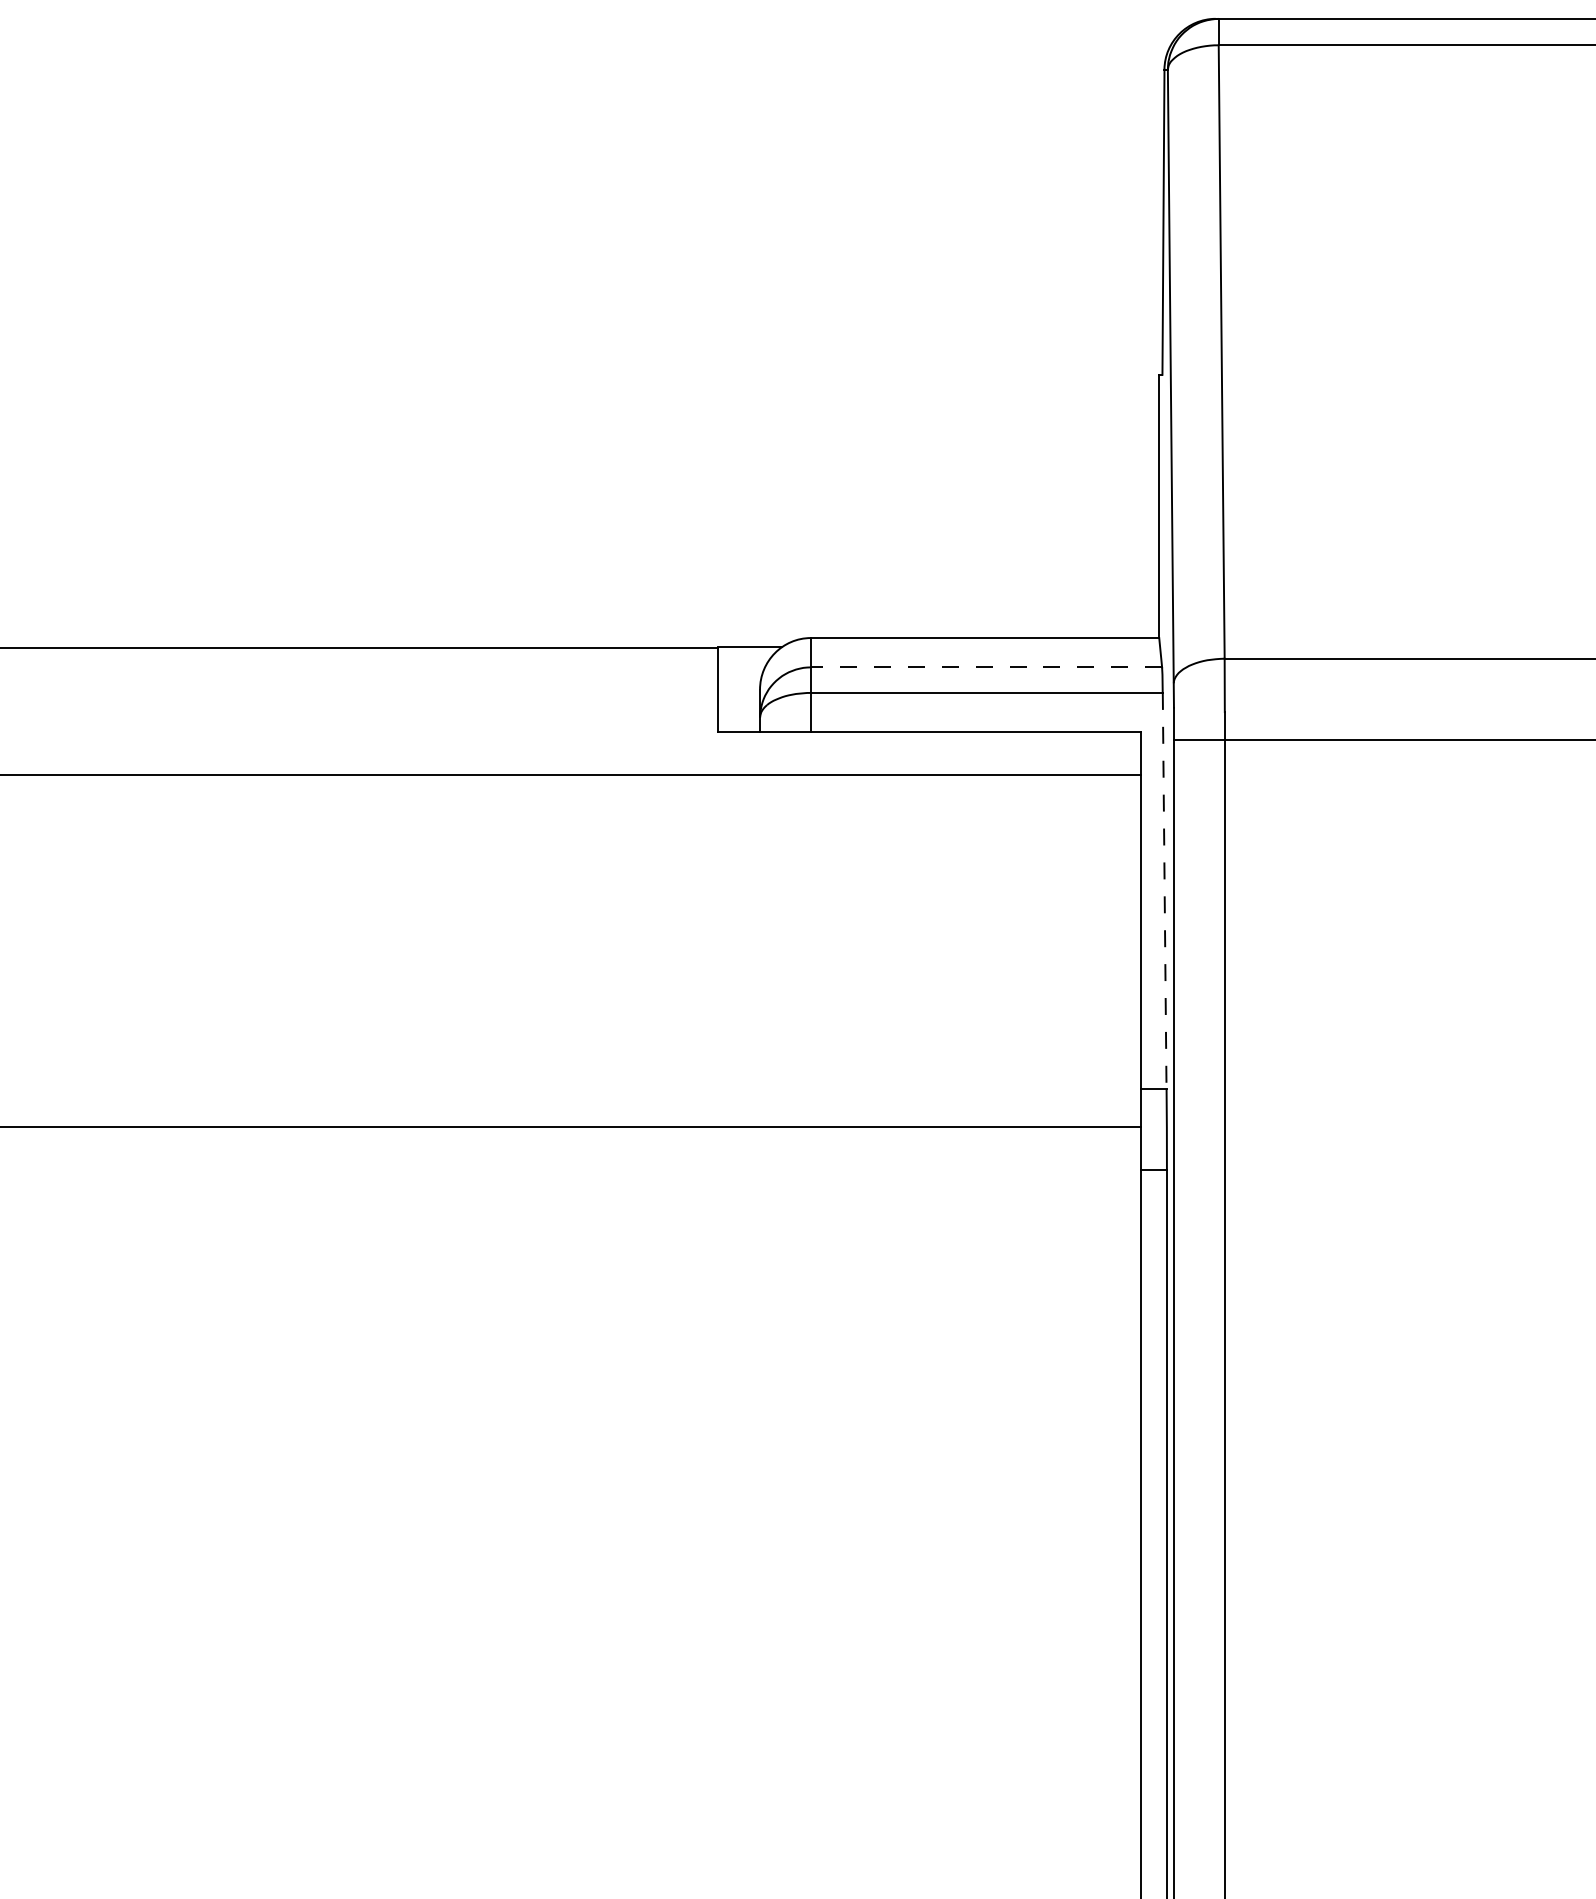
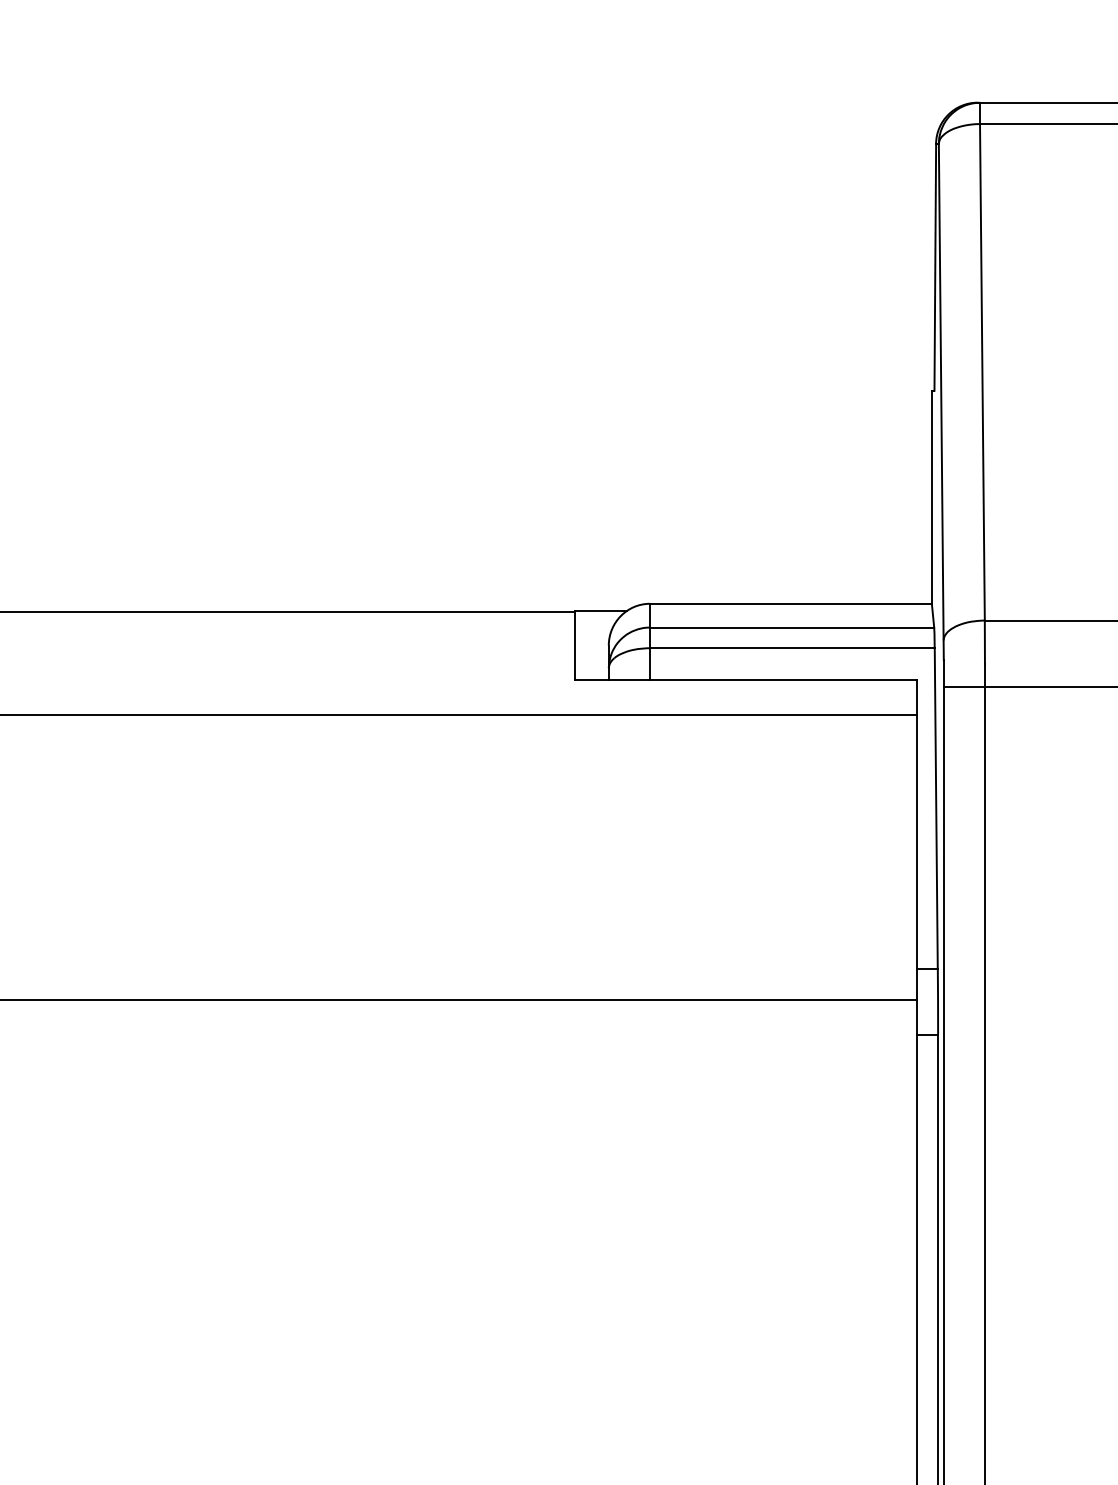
line: (986, 667) -> (792, 627), dashed -> solid
line: (1164, 890) -> (936, 808), dashed -> solid

